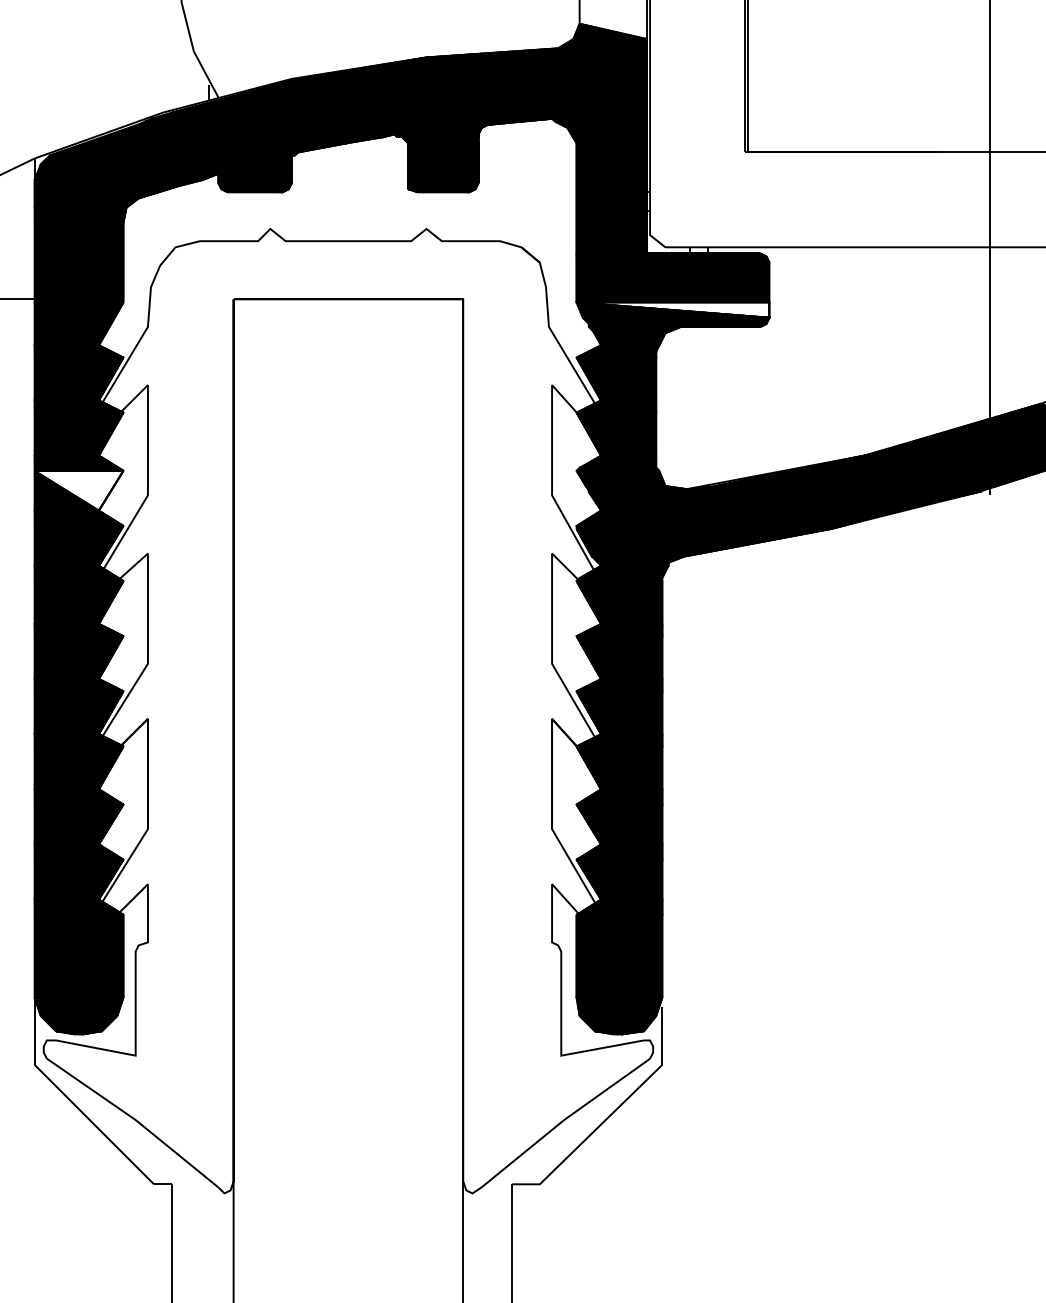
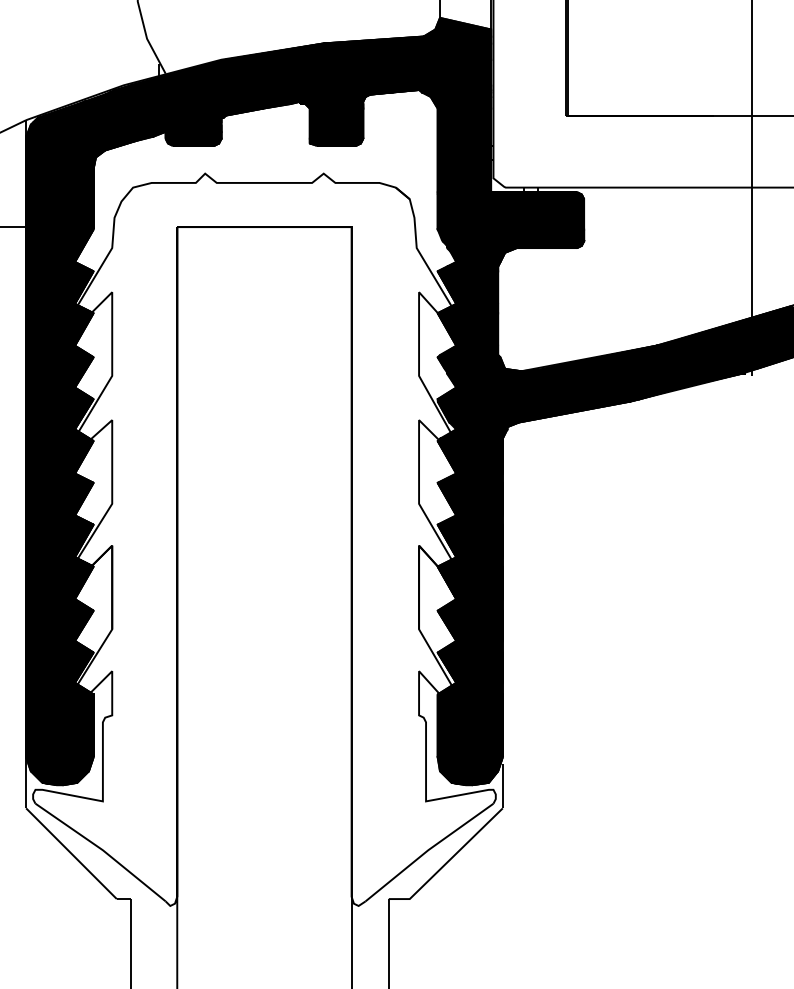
fill: (672, 309) -> (510, 234), added
fill: (78, 490) -> (59, 372), added

